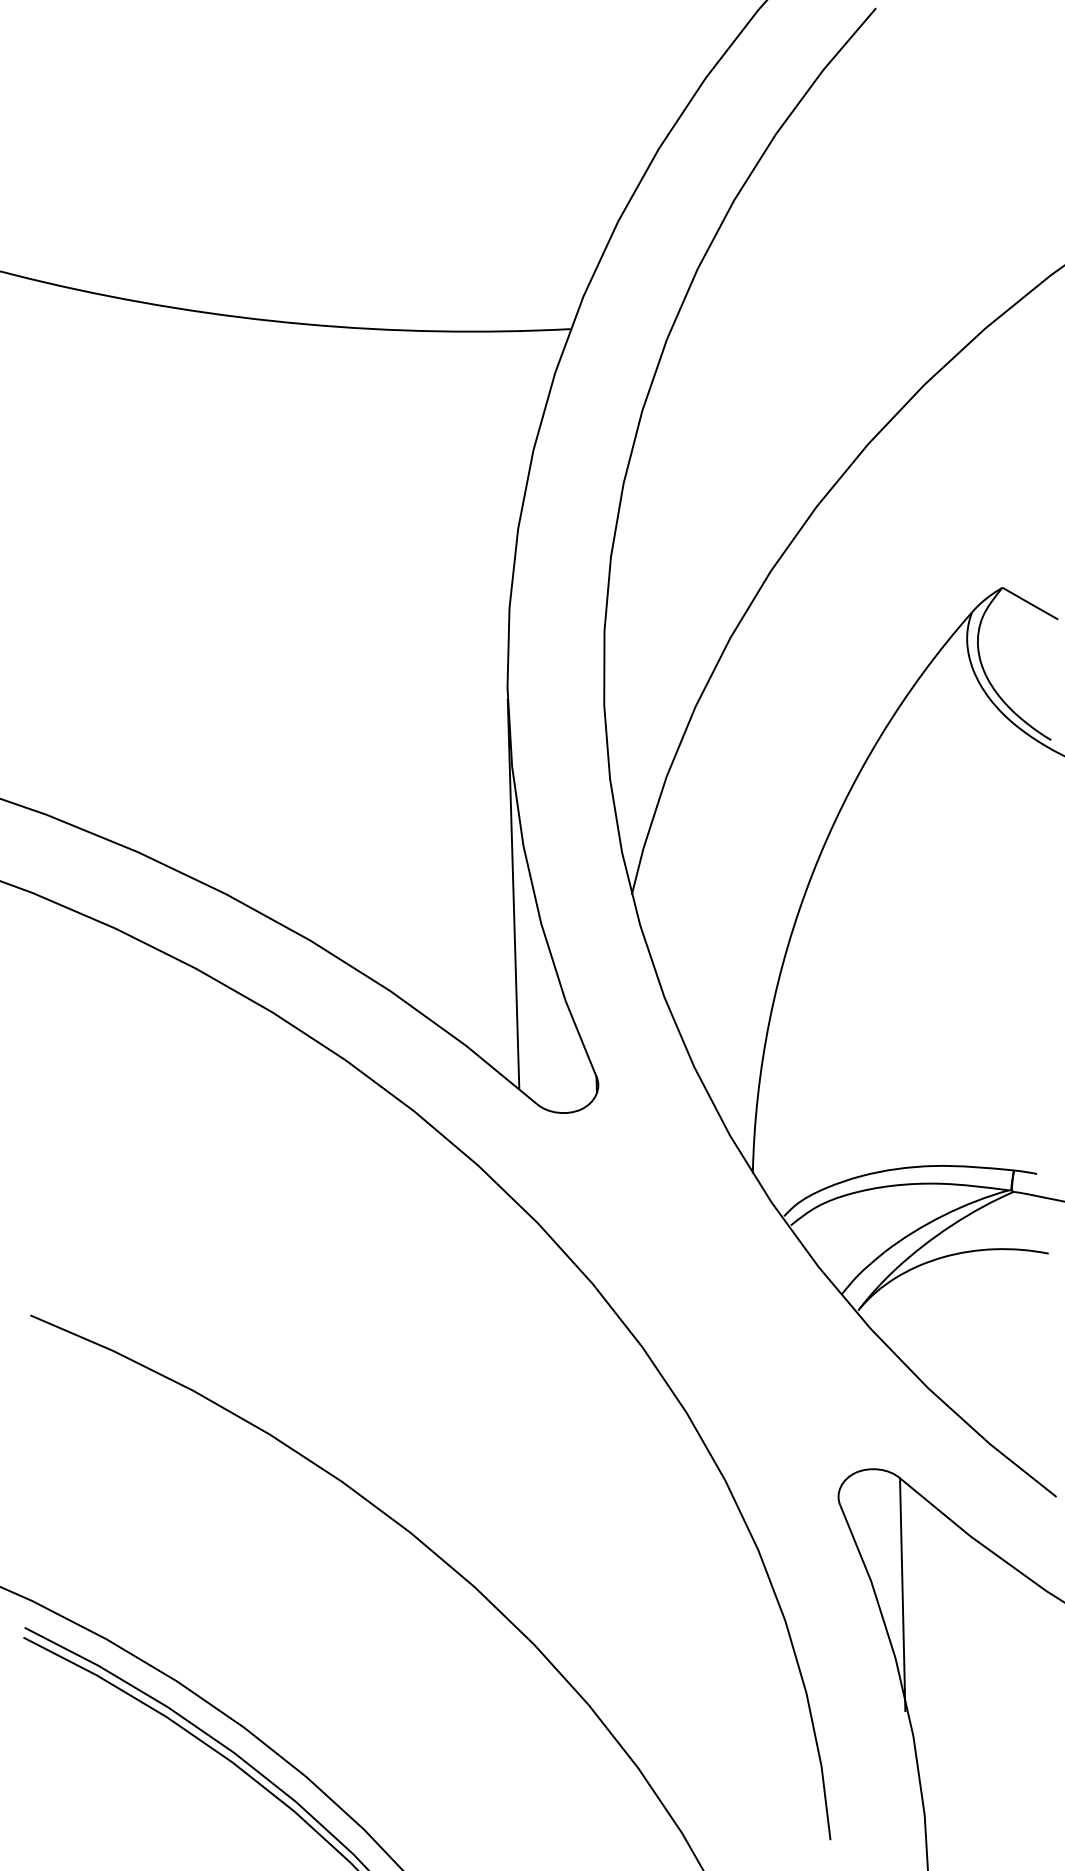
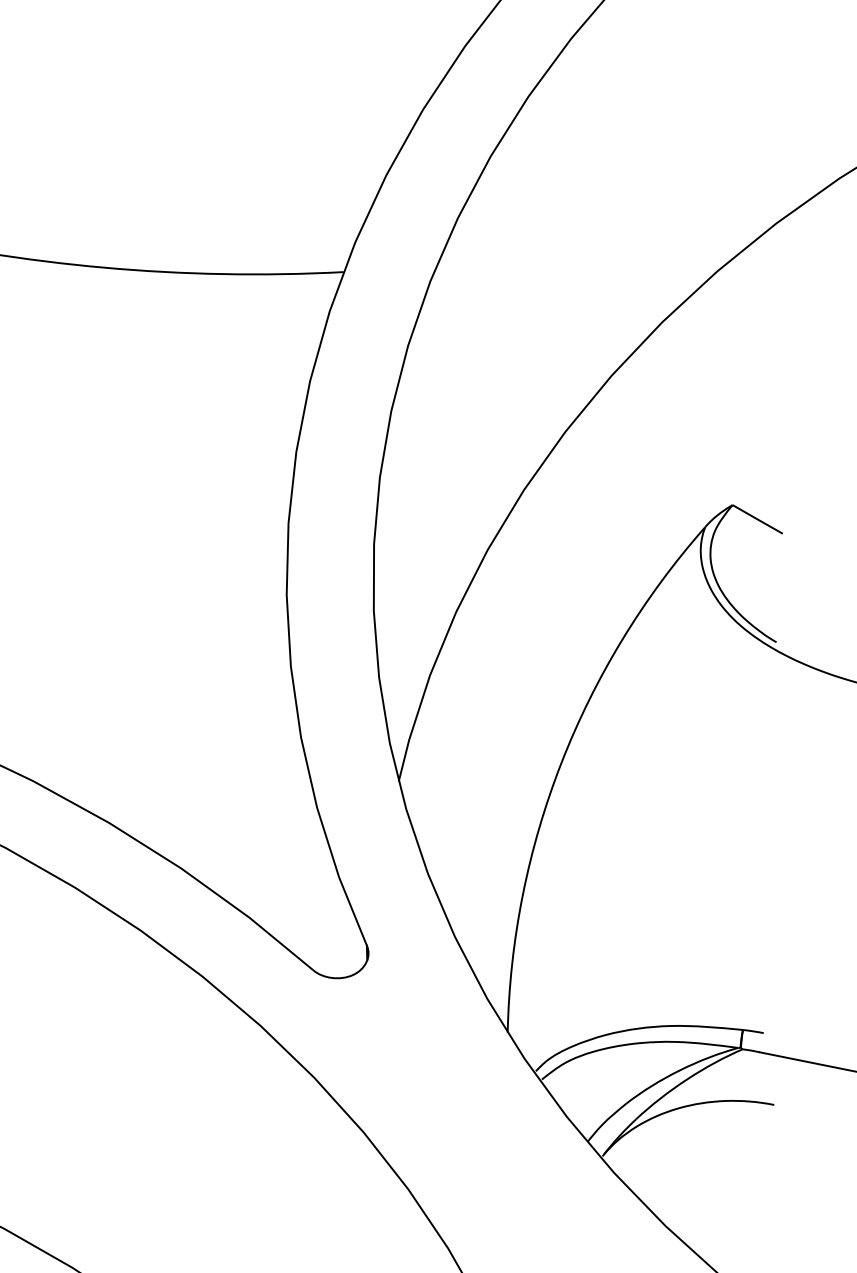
line: (513, 893) -> (292, 780), removed

